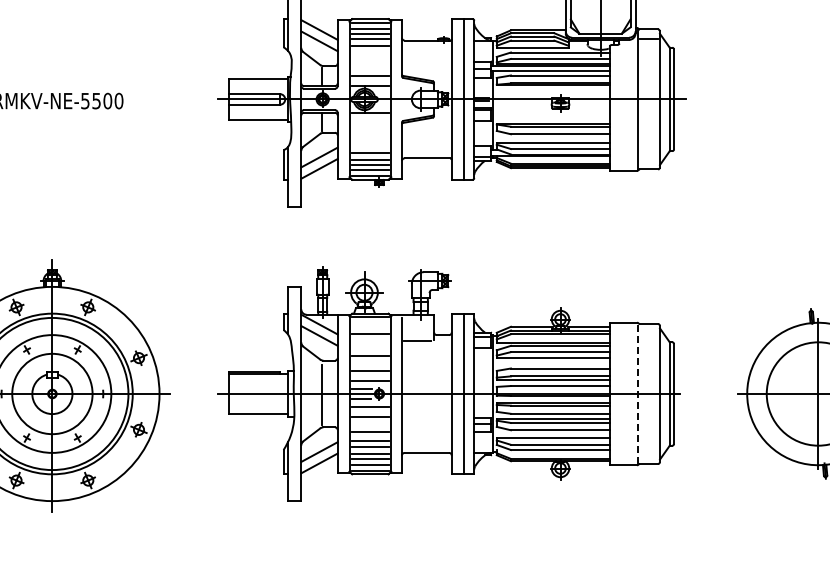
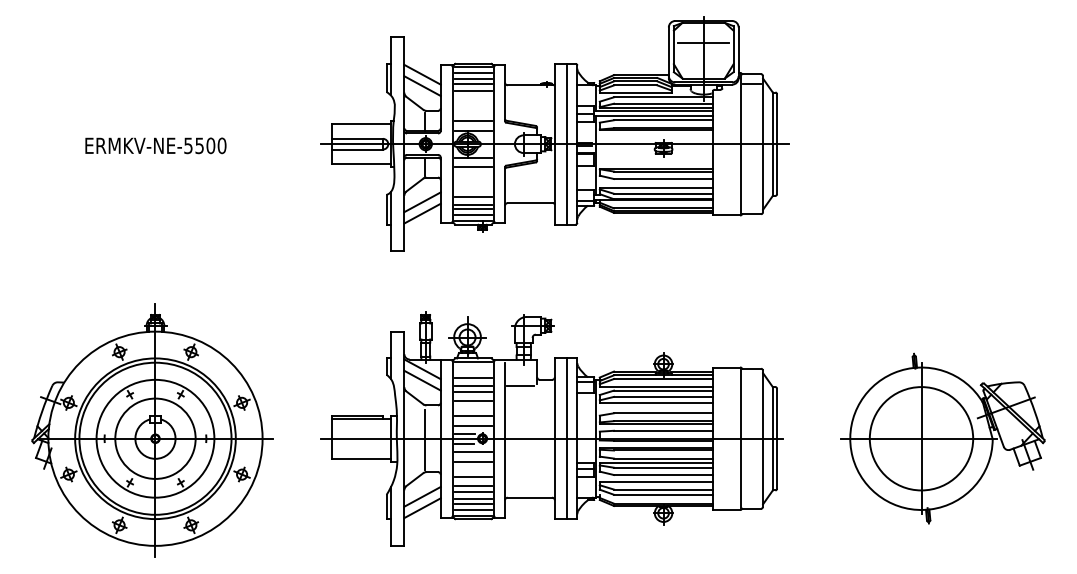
line: (370, 122) -> (473, 167), added
line: (370, 340) -> (473, 385), added
line: (370, 346) -> (473, 391), added
line: (637, 392) -> (740, 437), dashed -> solid

